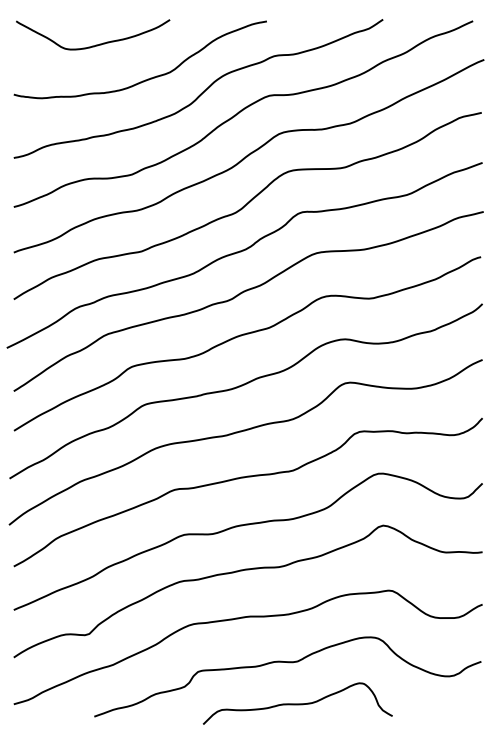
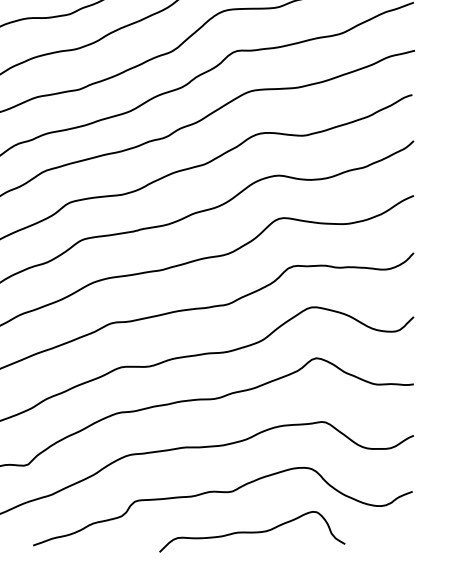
curve: (297, 703) -> (252, 531), moved

